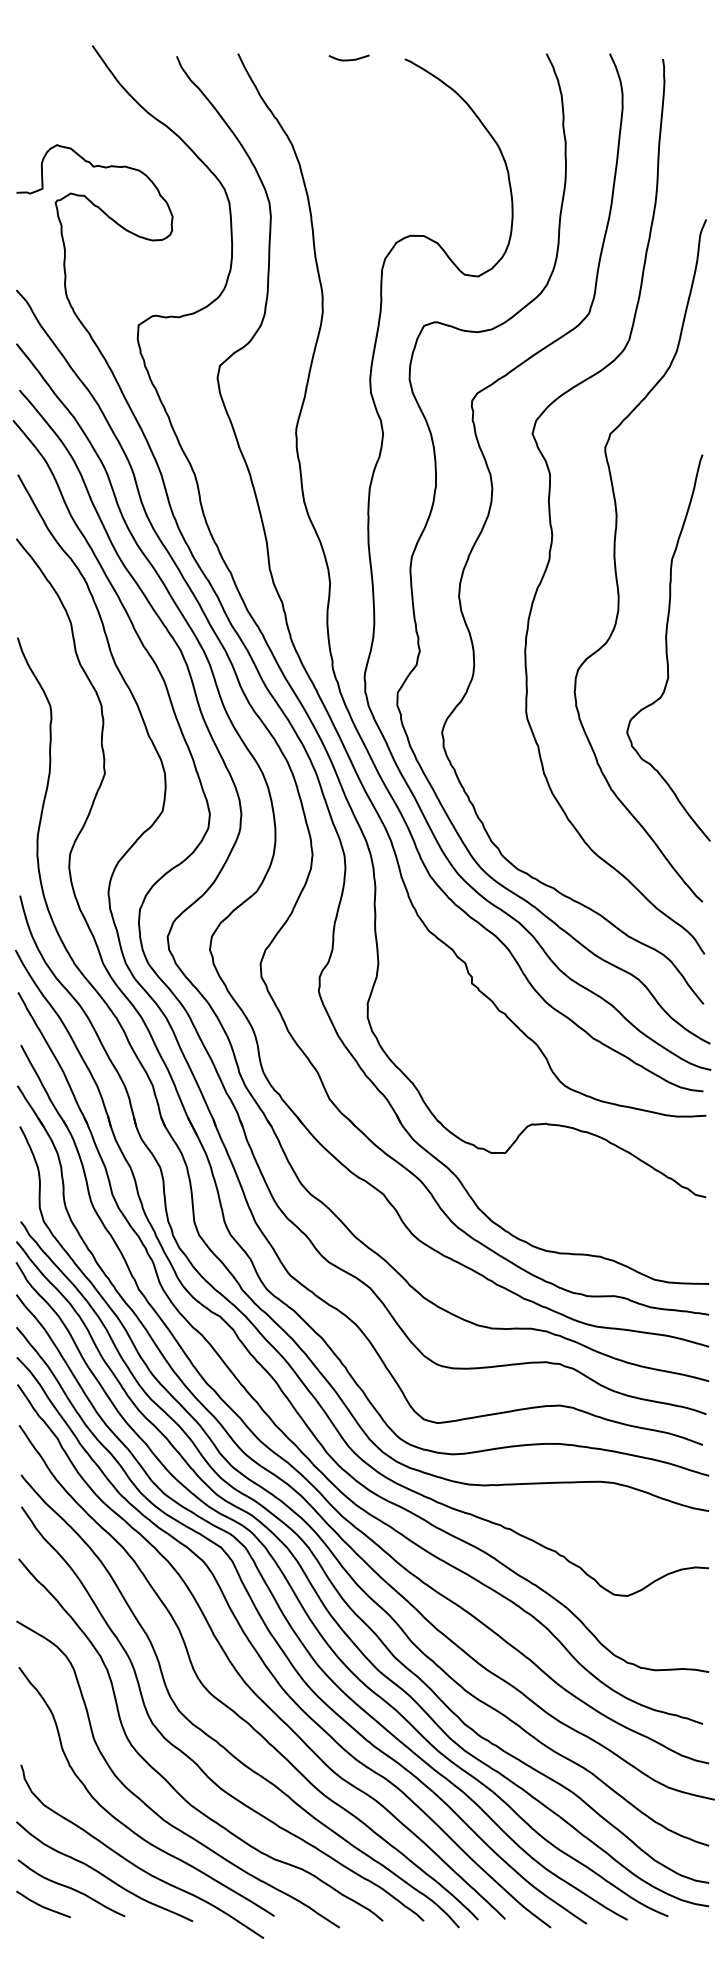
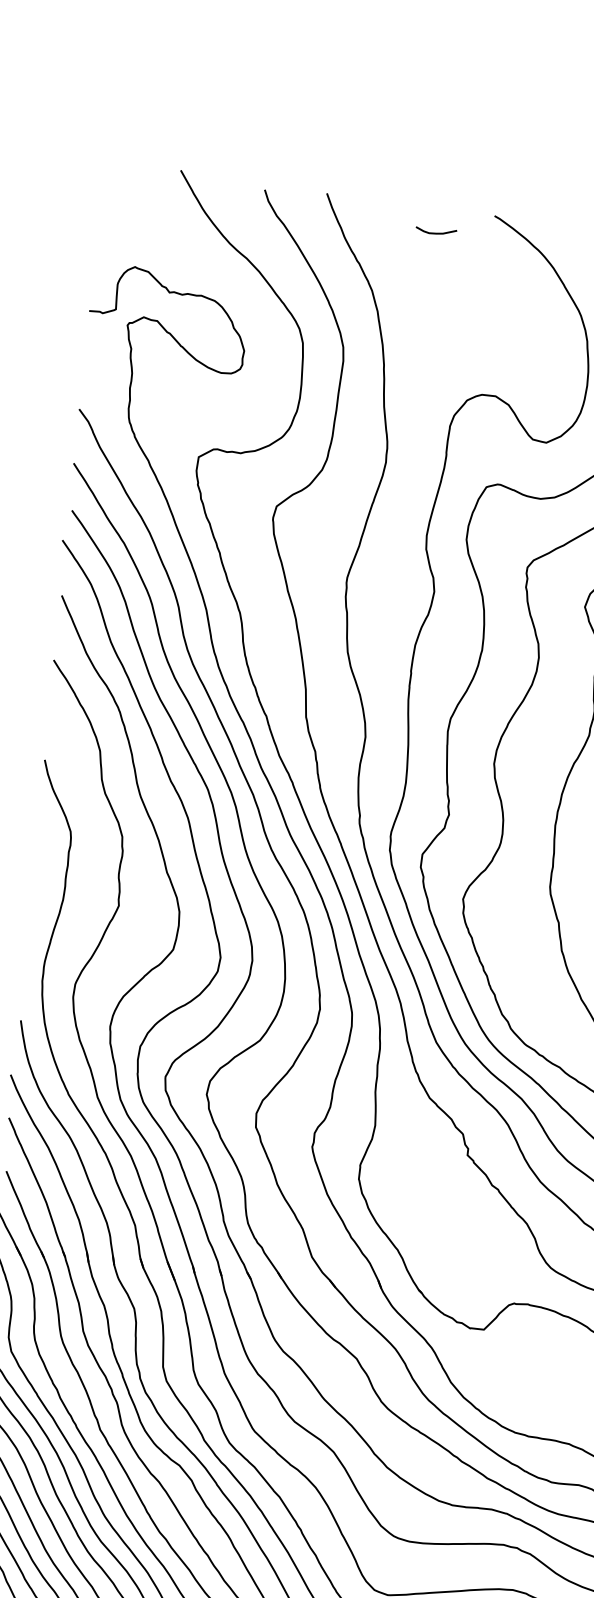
curve: (348, 59) -> (435, 232), moved

